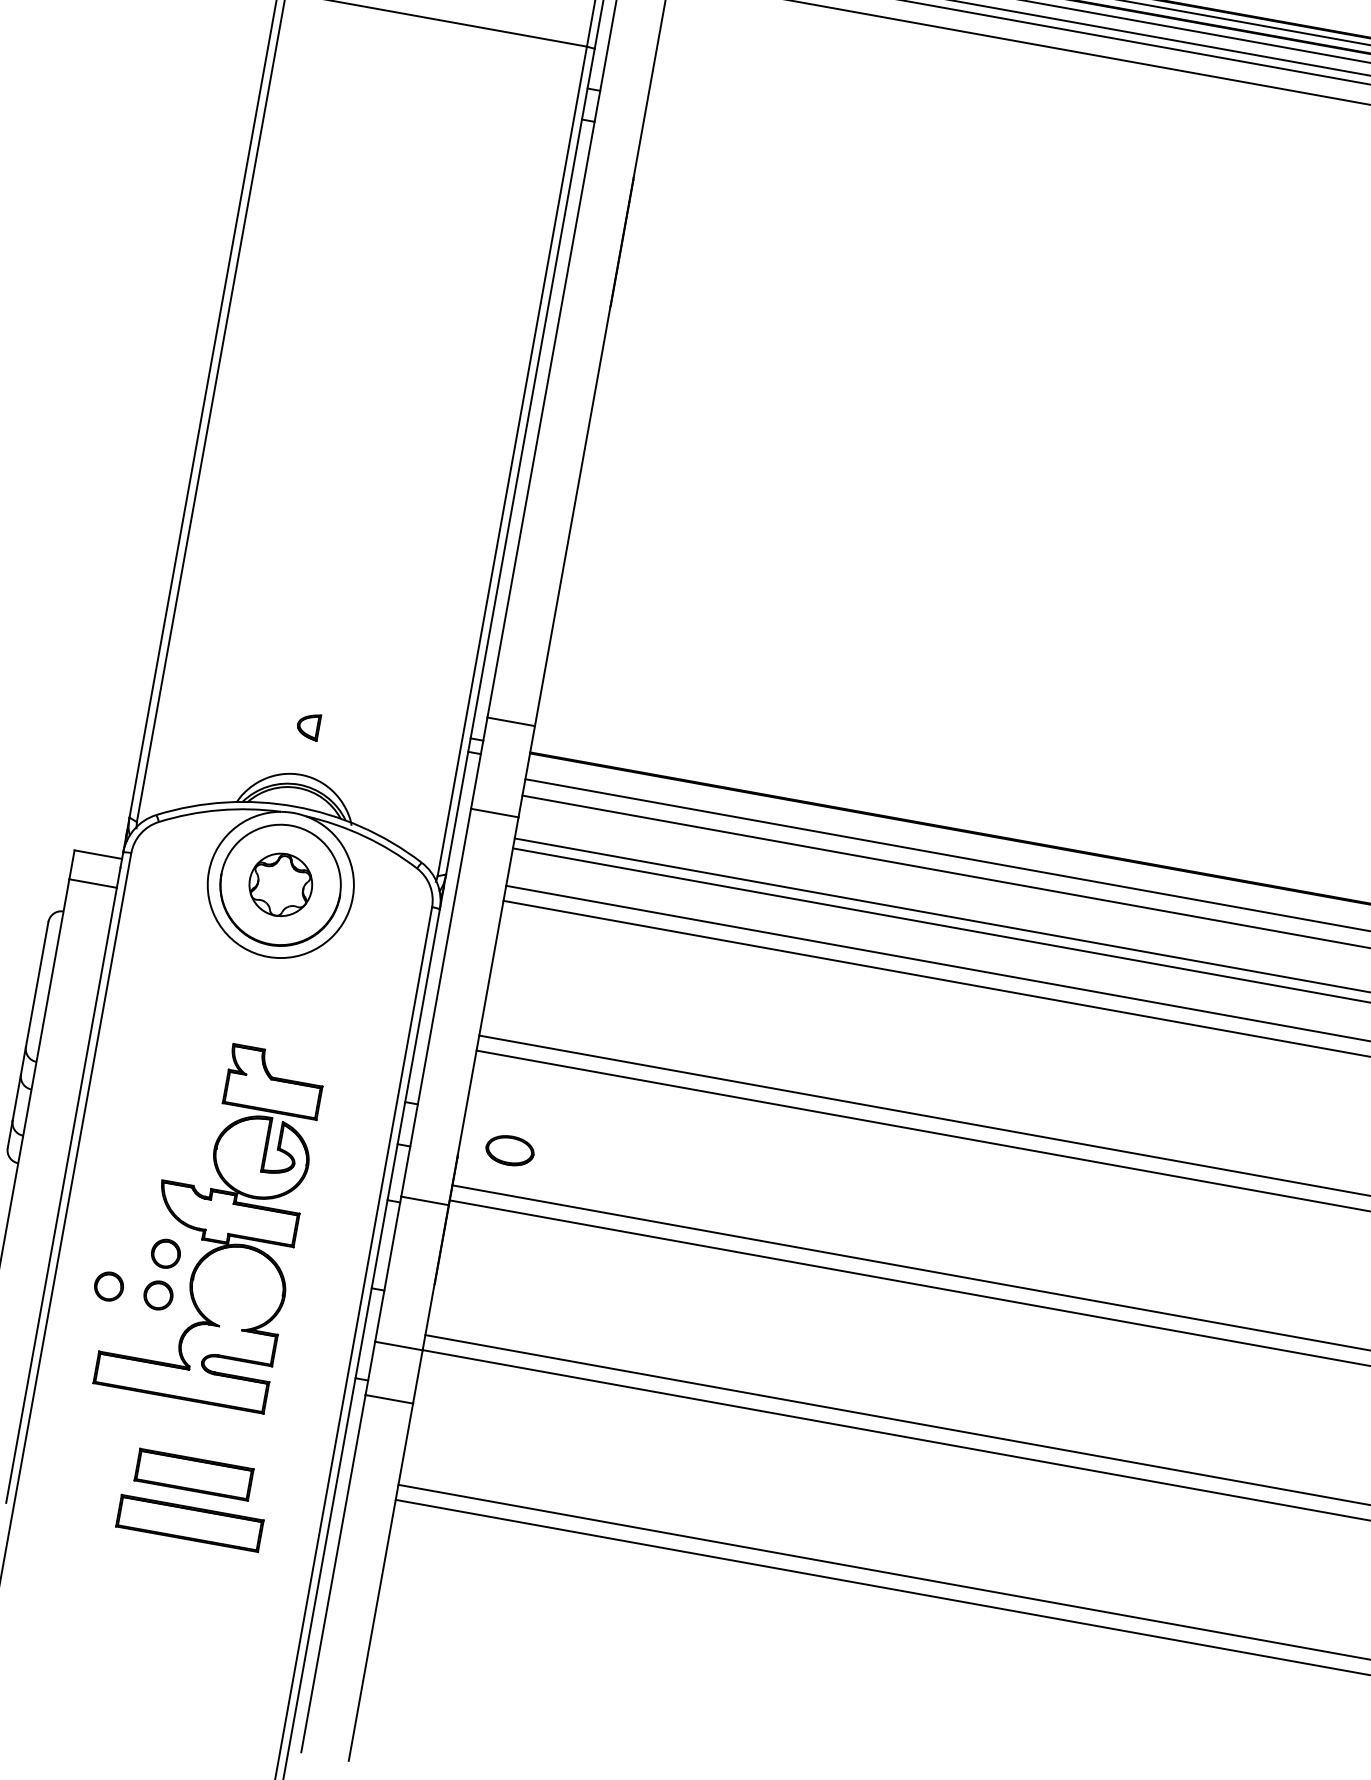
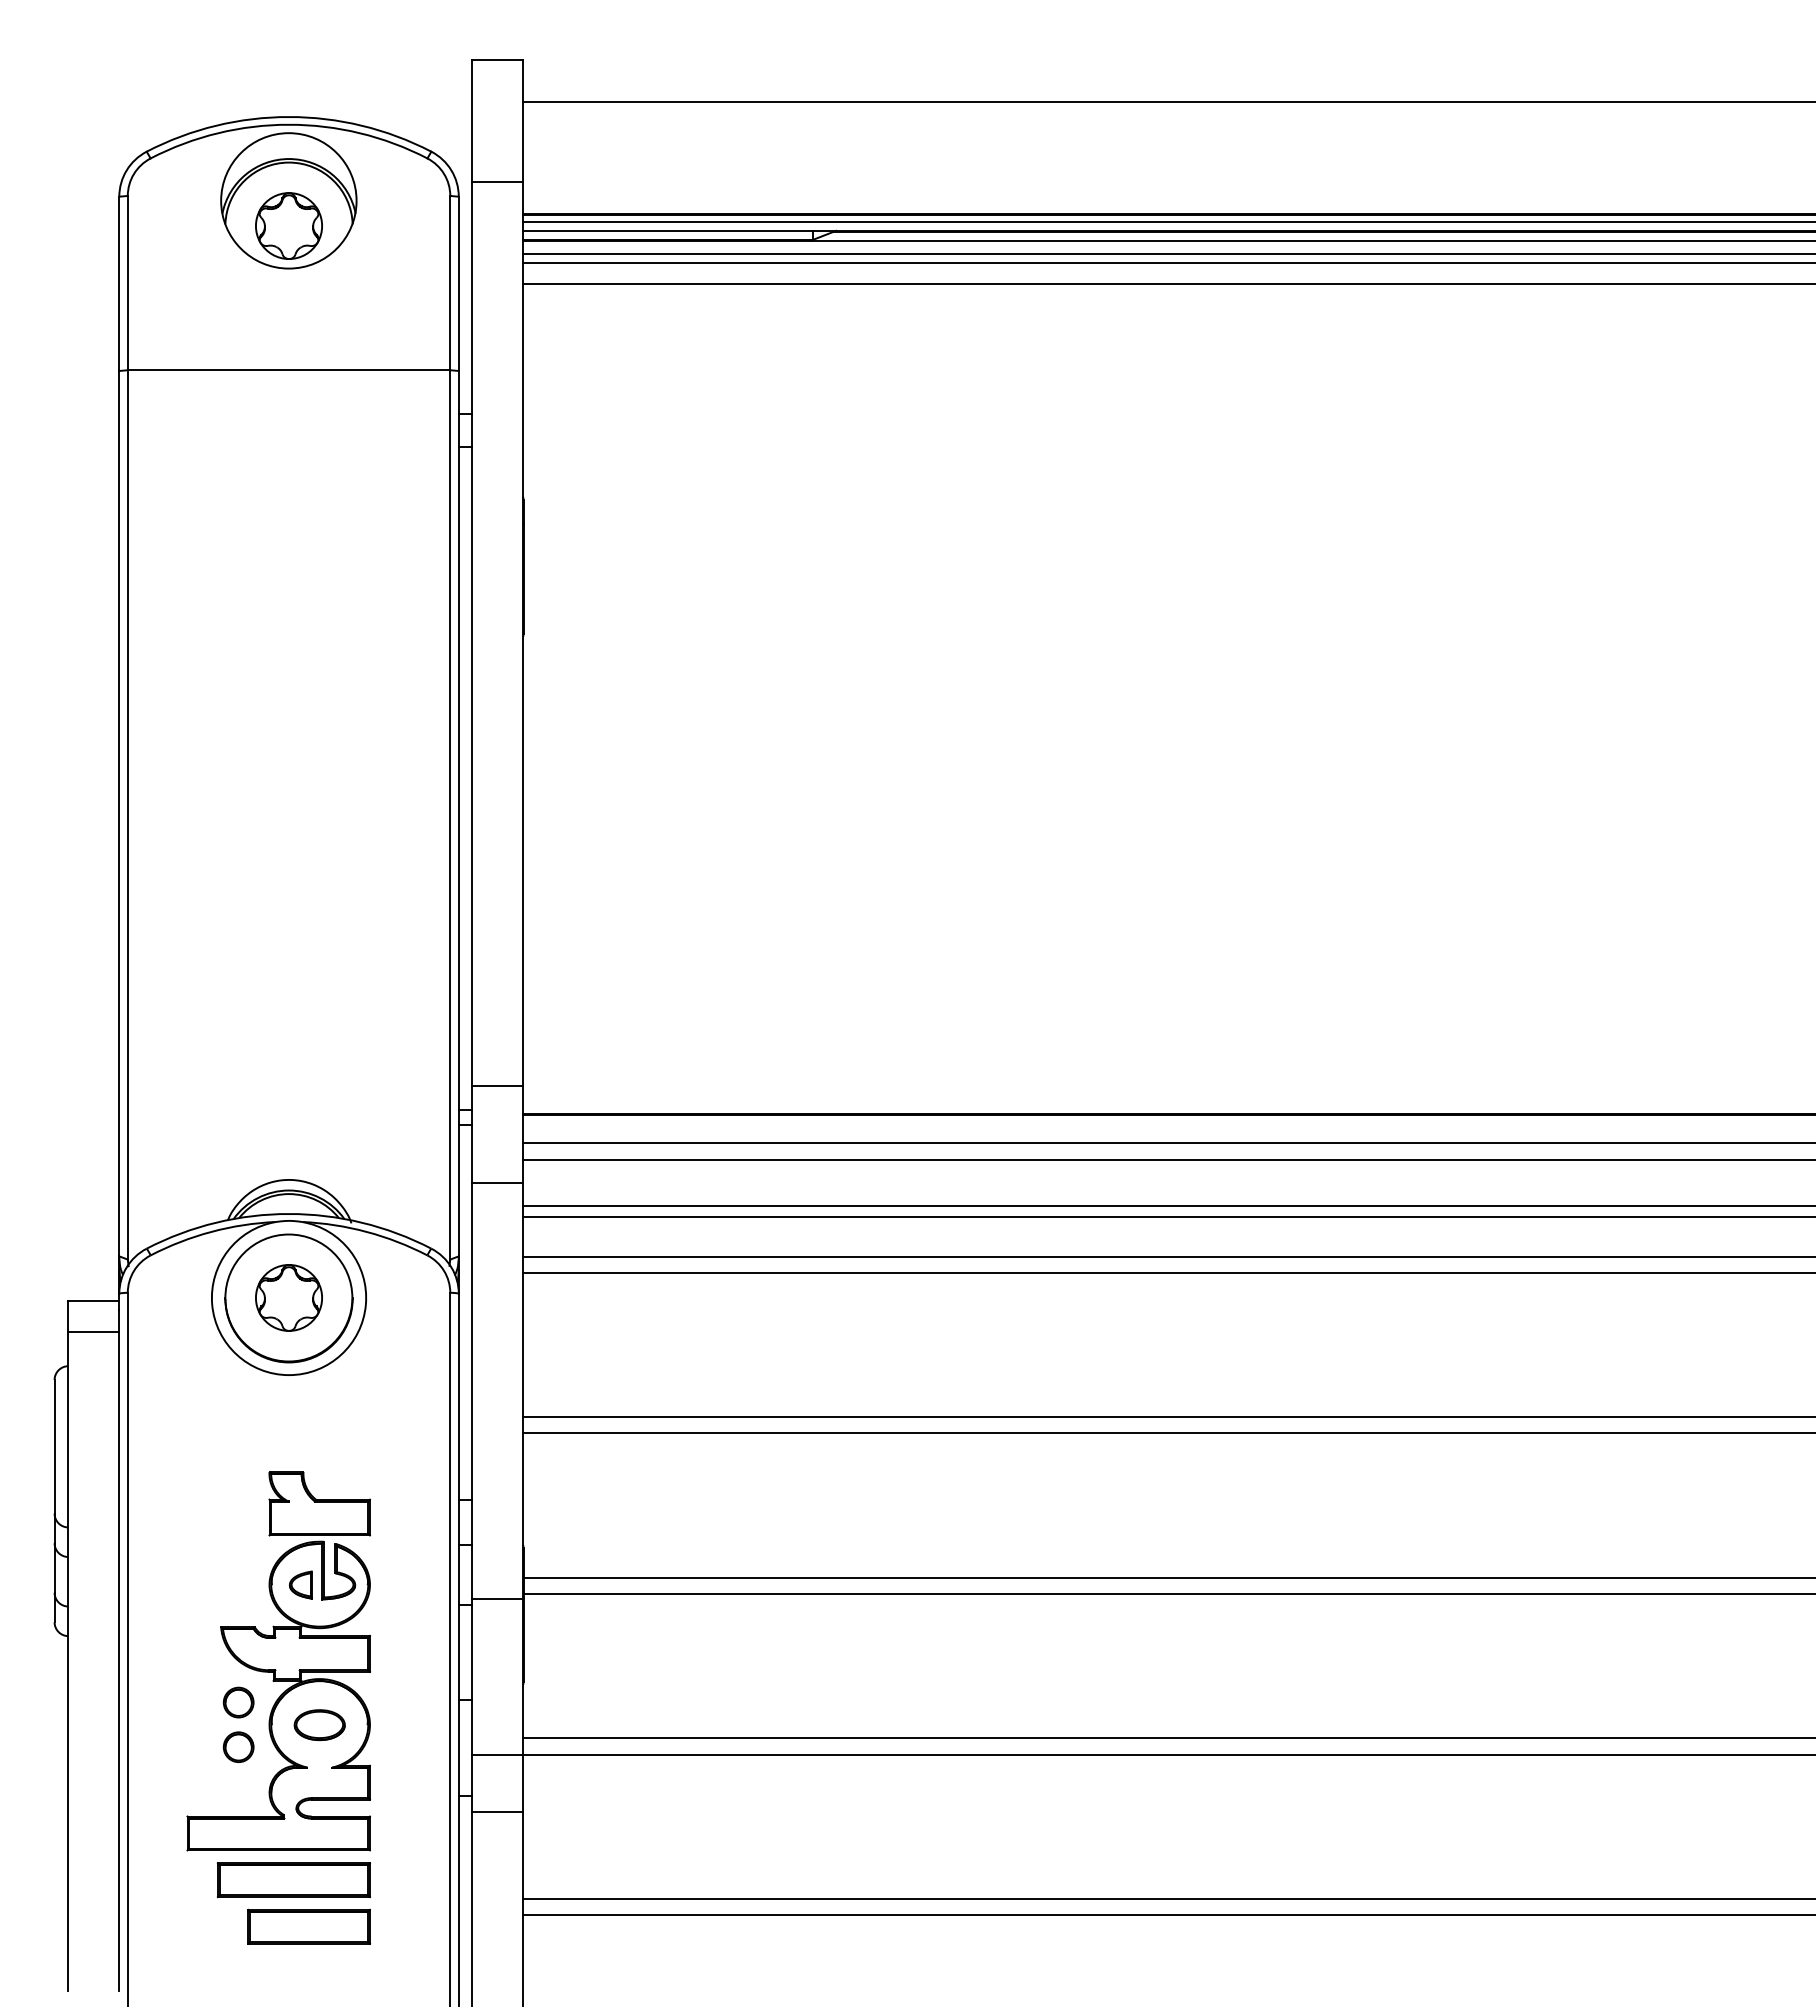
part: (308, 725) -> (300, 1584), moved
part: (509, 1150) -> (319, 1724), moved
part: (108, 1285) -> (185, 1746), removed
part: (189, 1523) -> (293, 1880), moved

